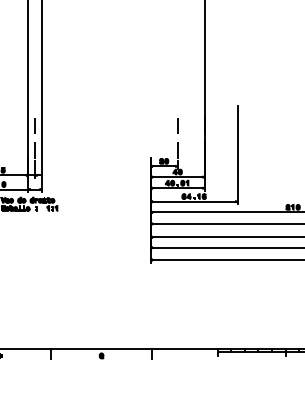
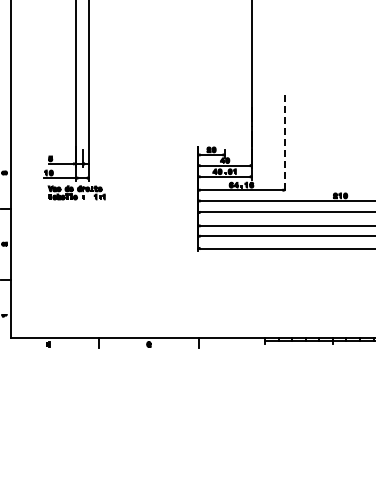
line: (35, 137) -> (82, 126), removed
line: (178, 137) -> (225, 126), removed
line: (238, 154) -> (285, 143), solid -> dashed

